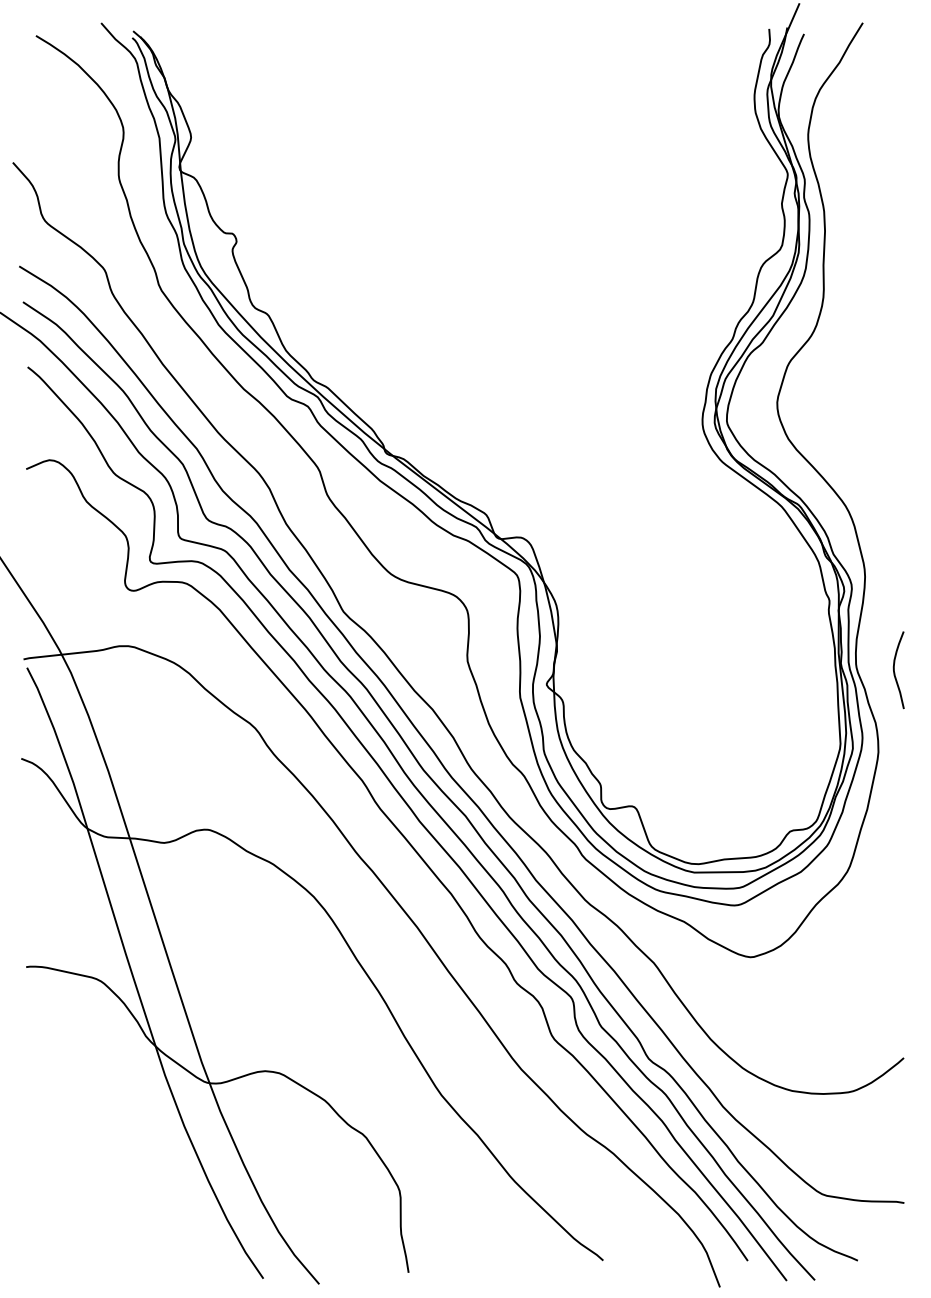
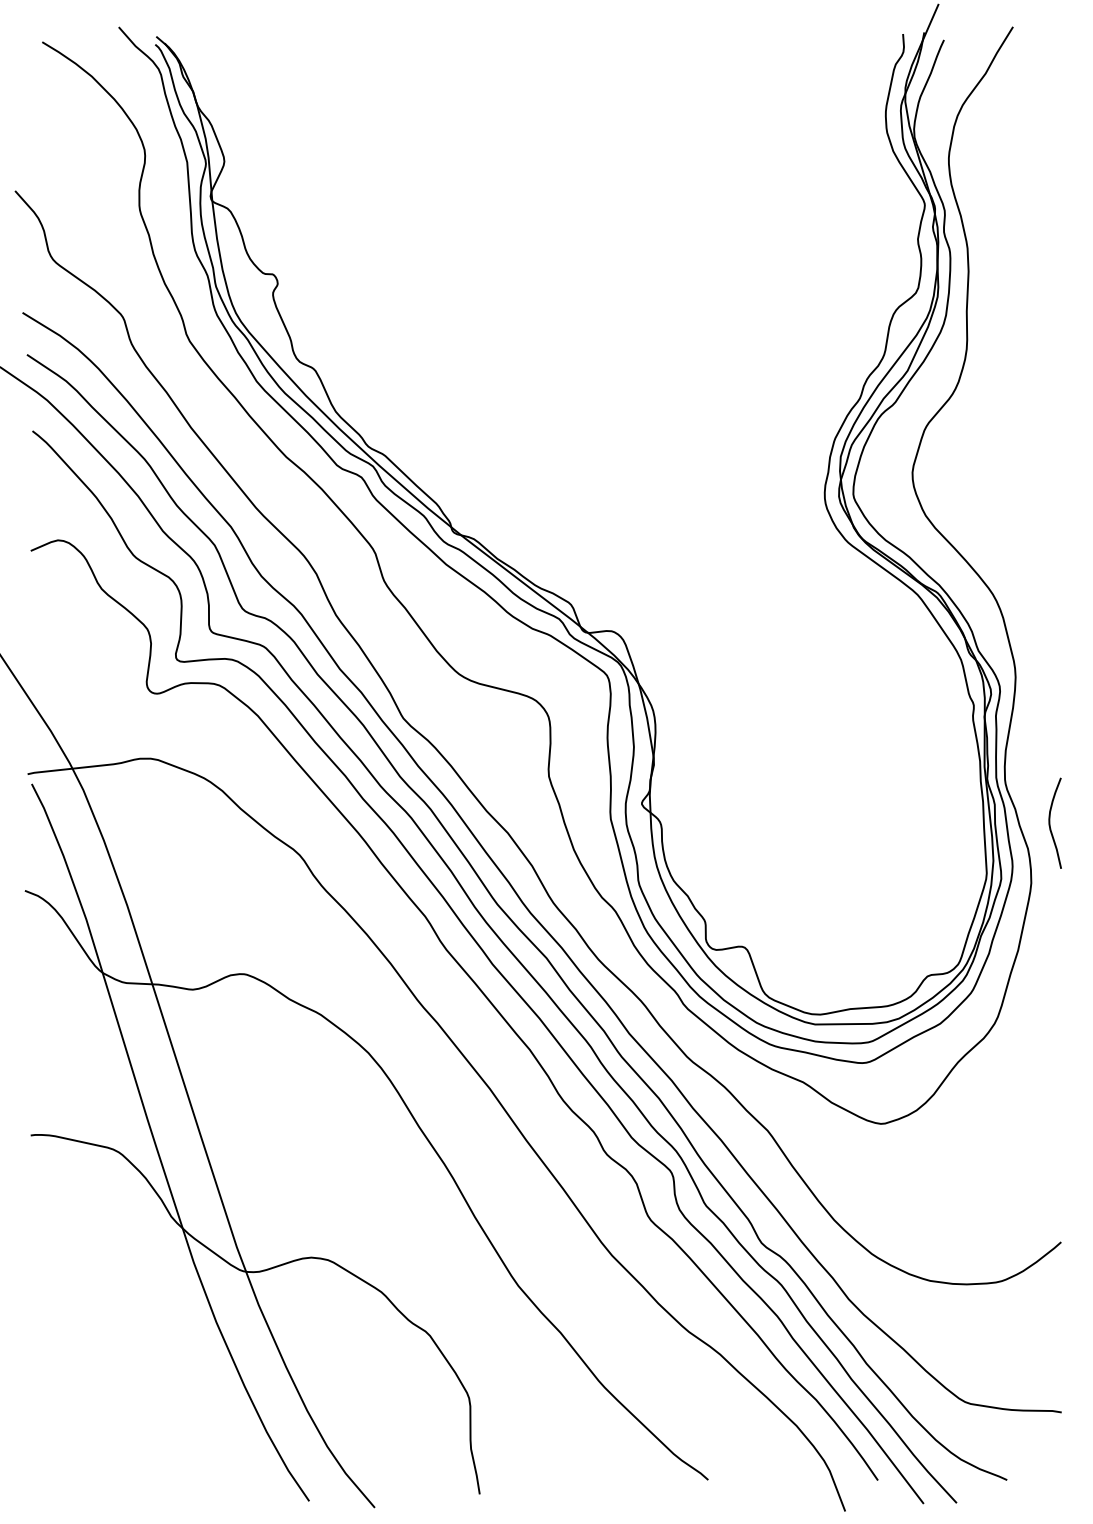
curve: (895, 672) -> (1051, 825), moved

